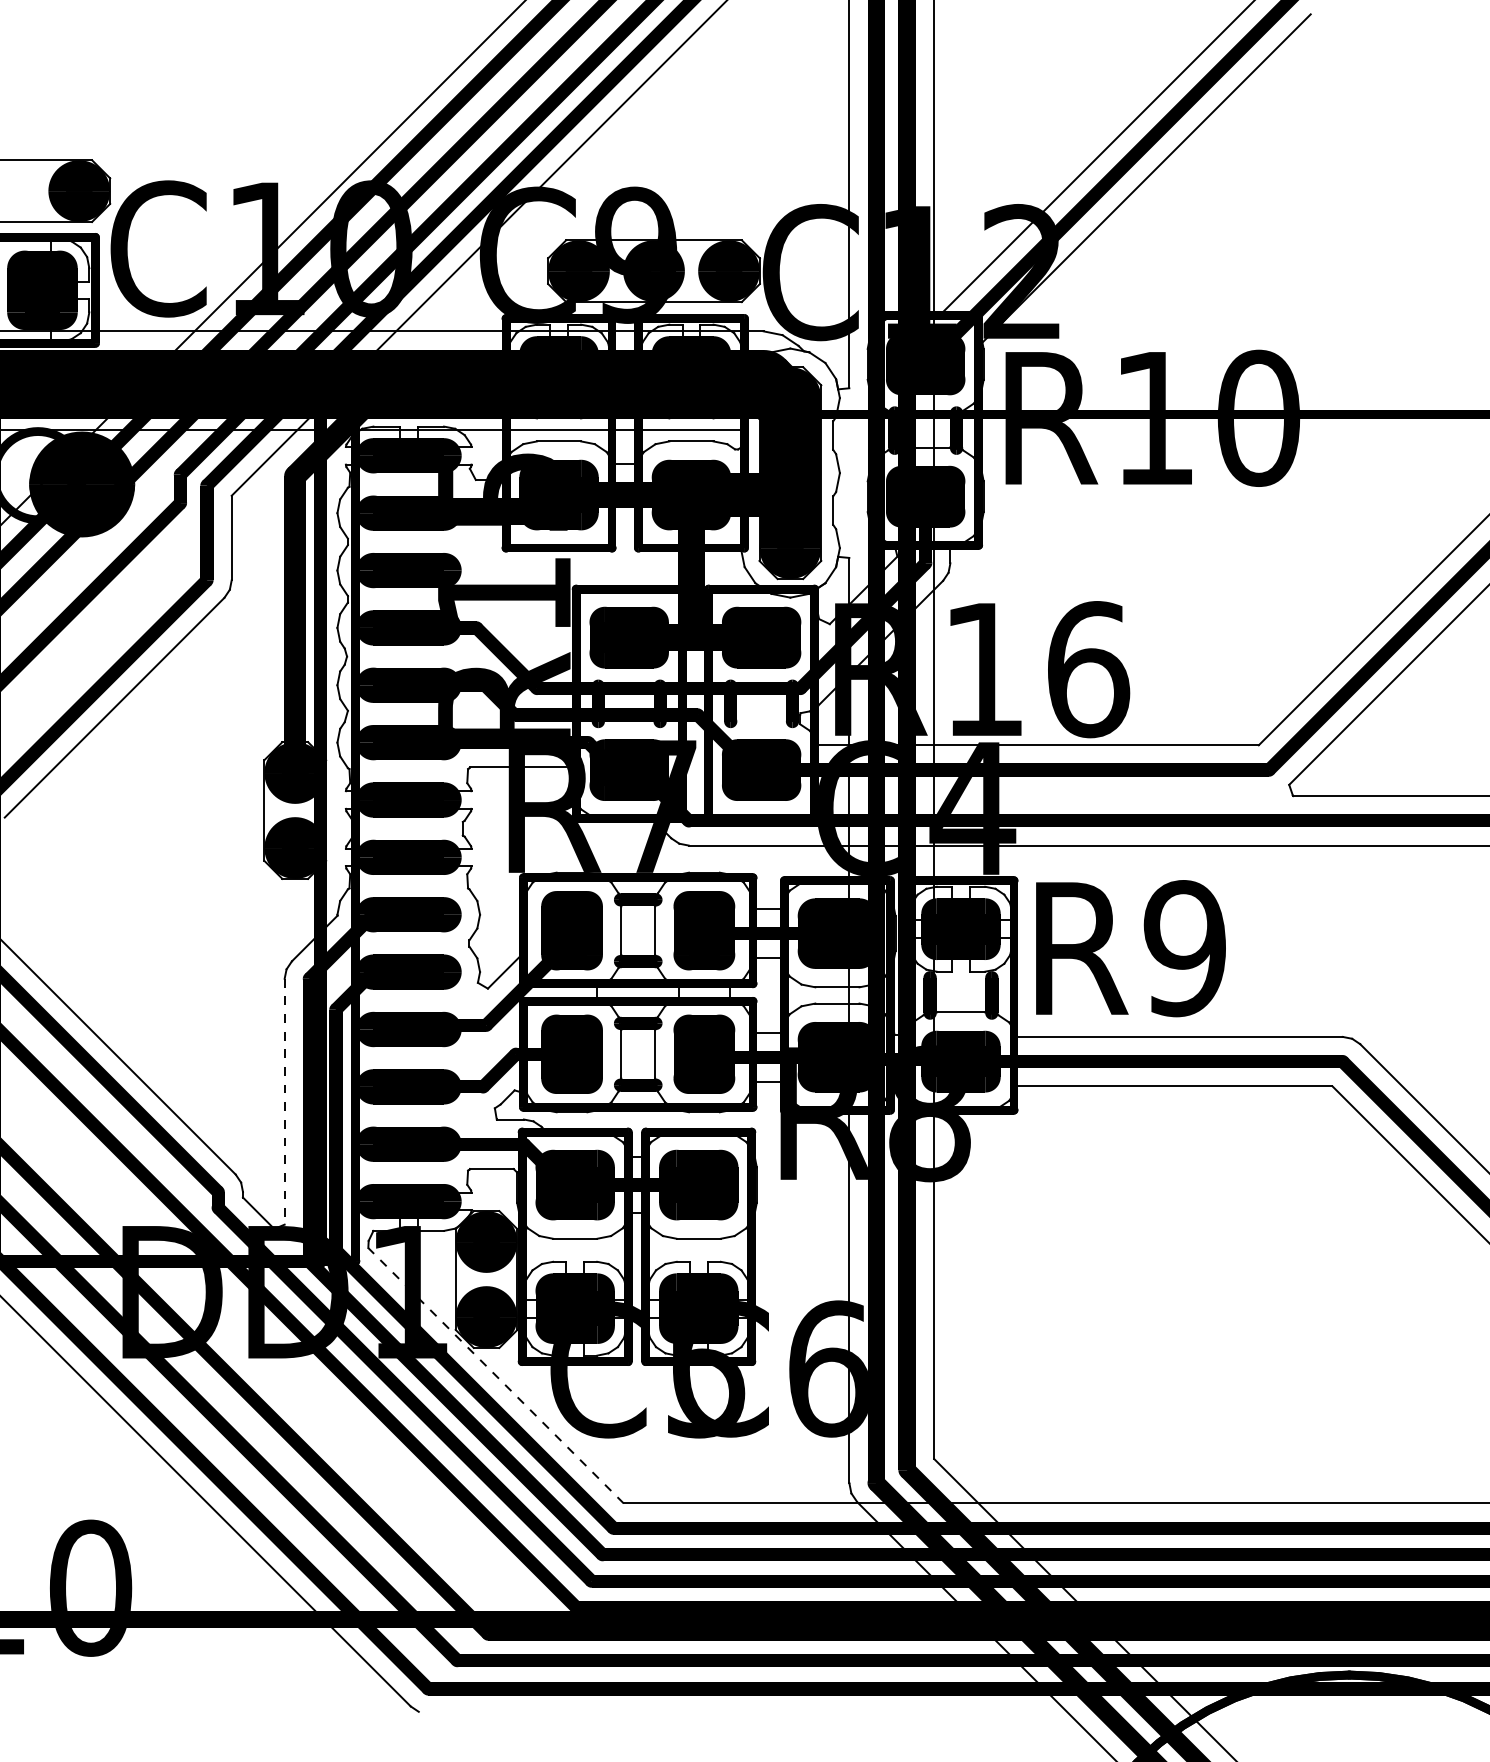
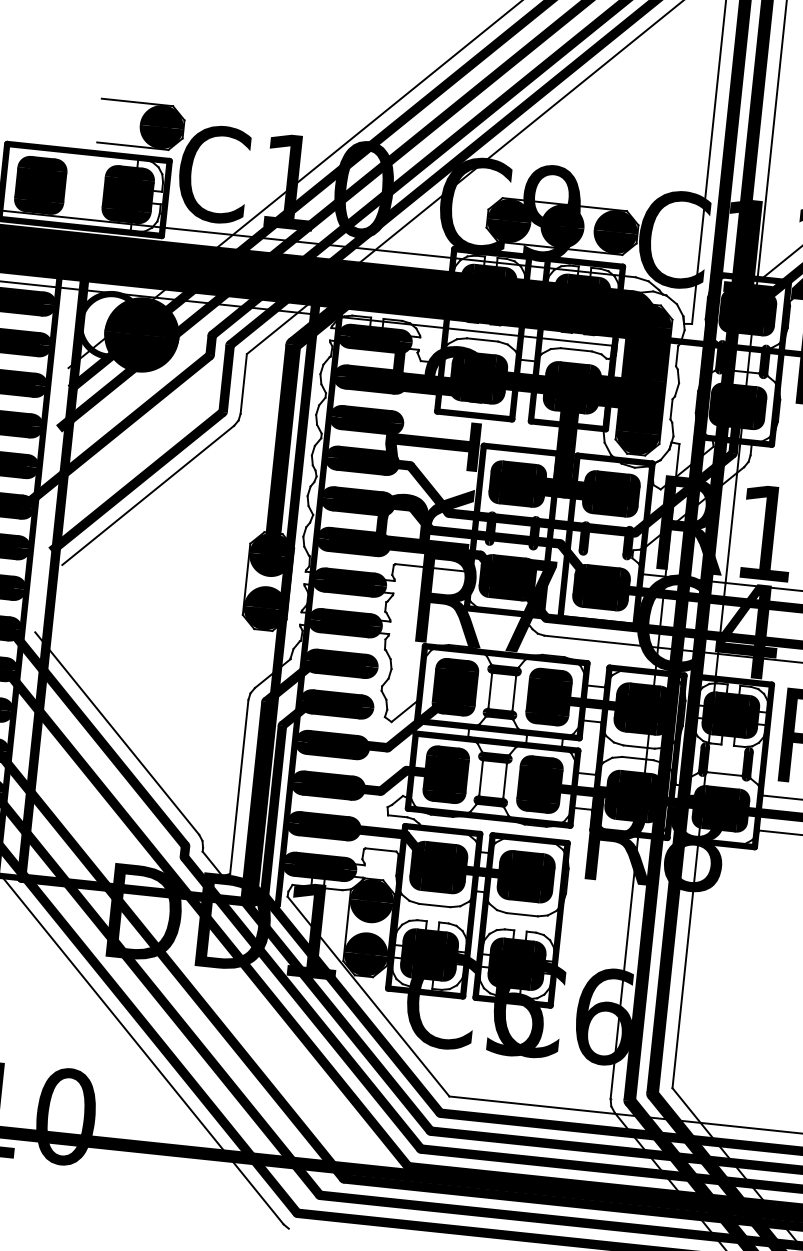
line: (284, 1101) -> (239, 786), dashed -> solid
line: (496, 1375) -> (368, 996), dashed -> solid

